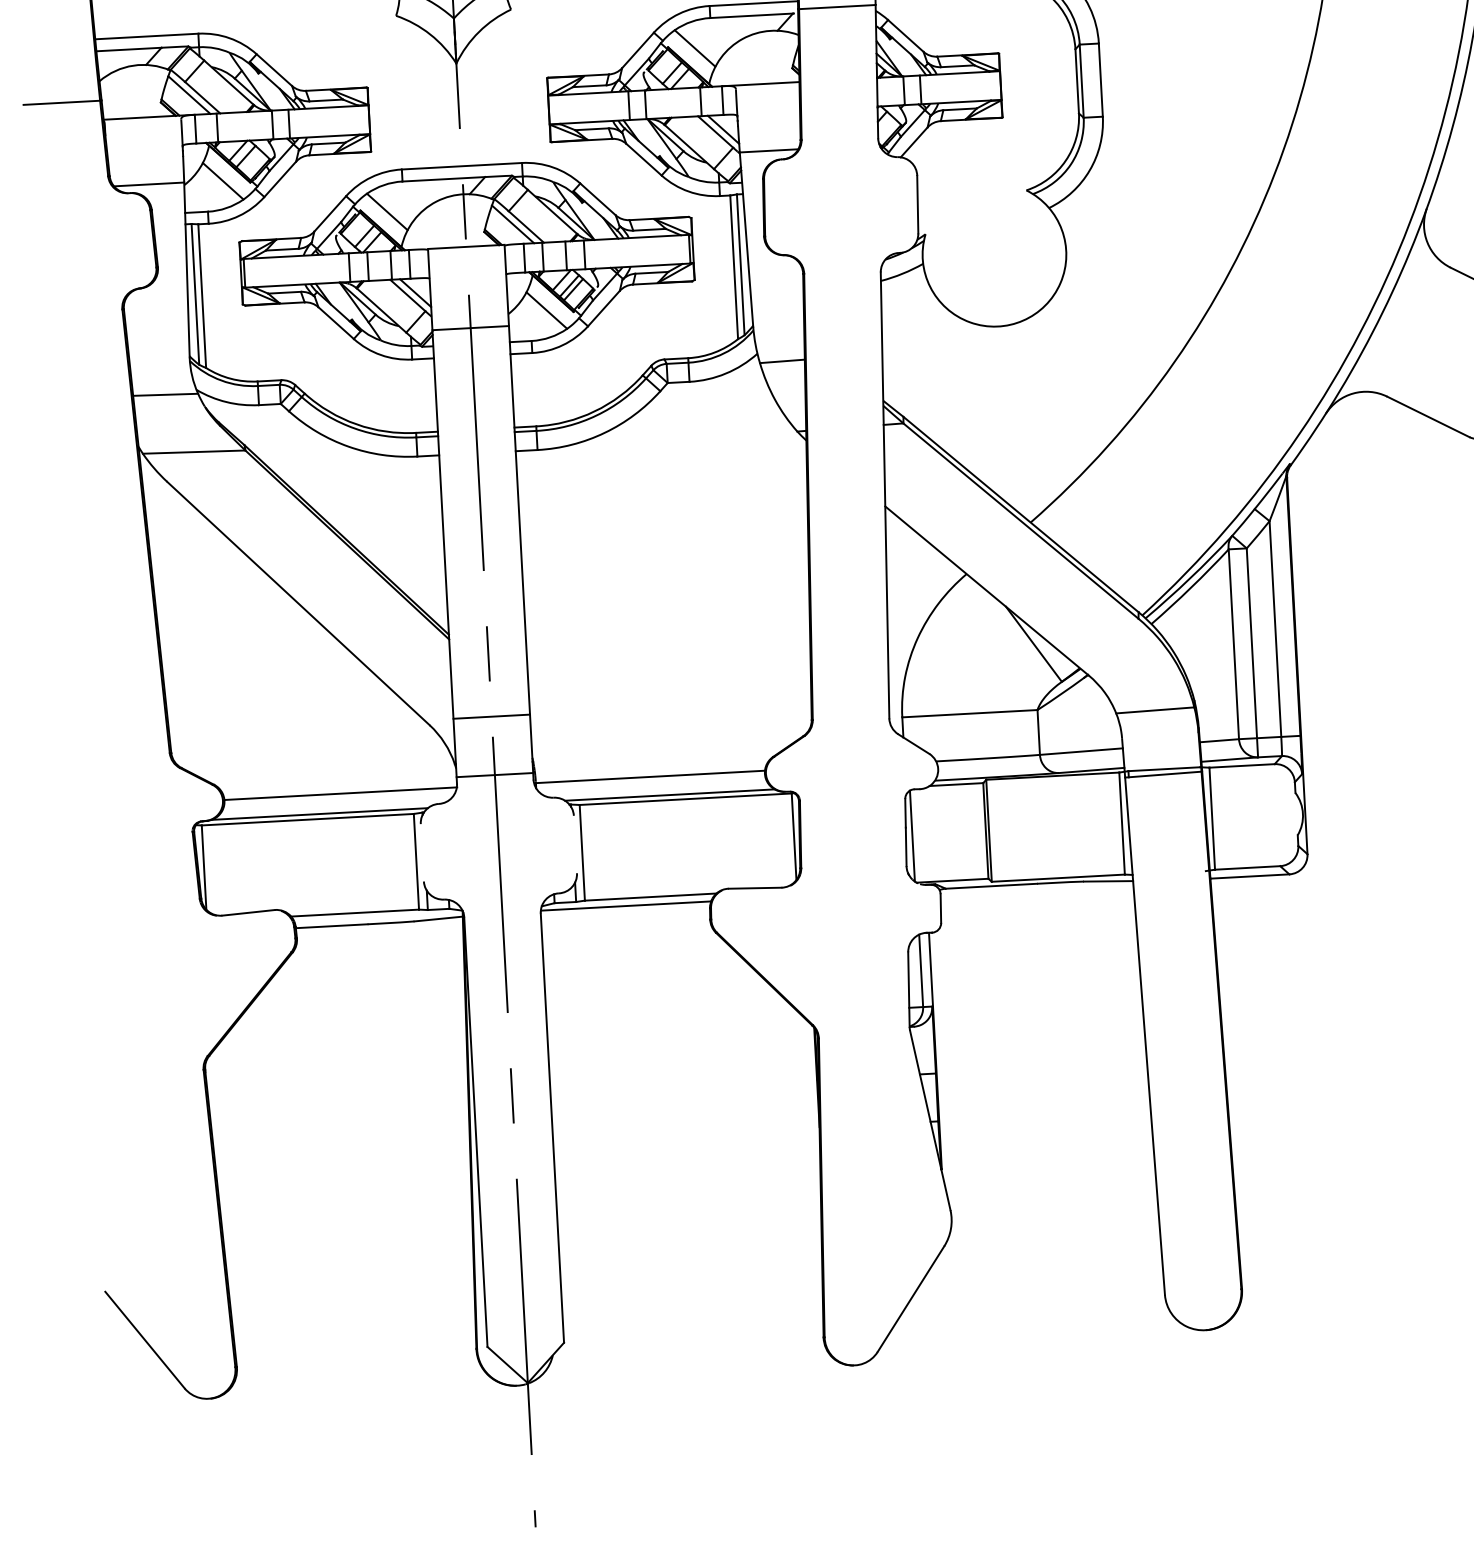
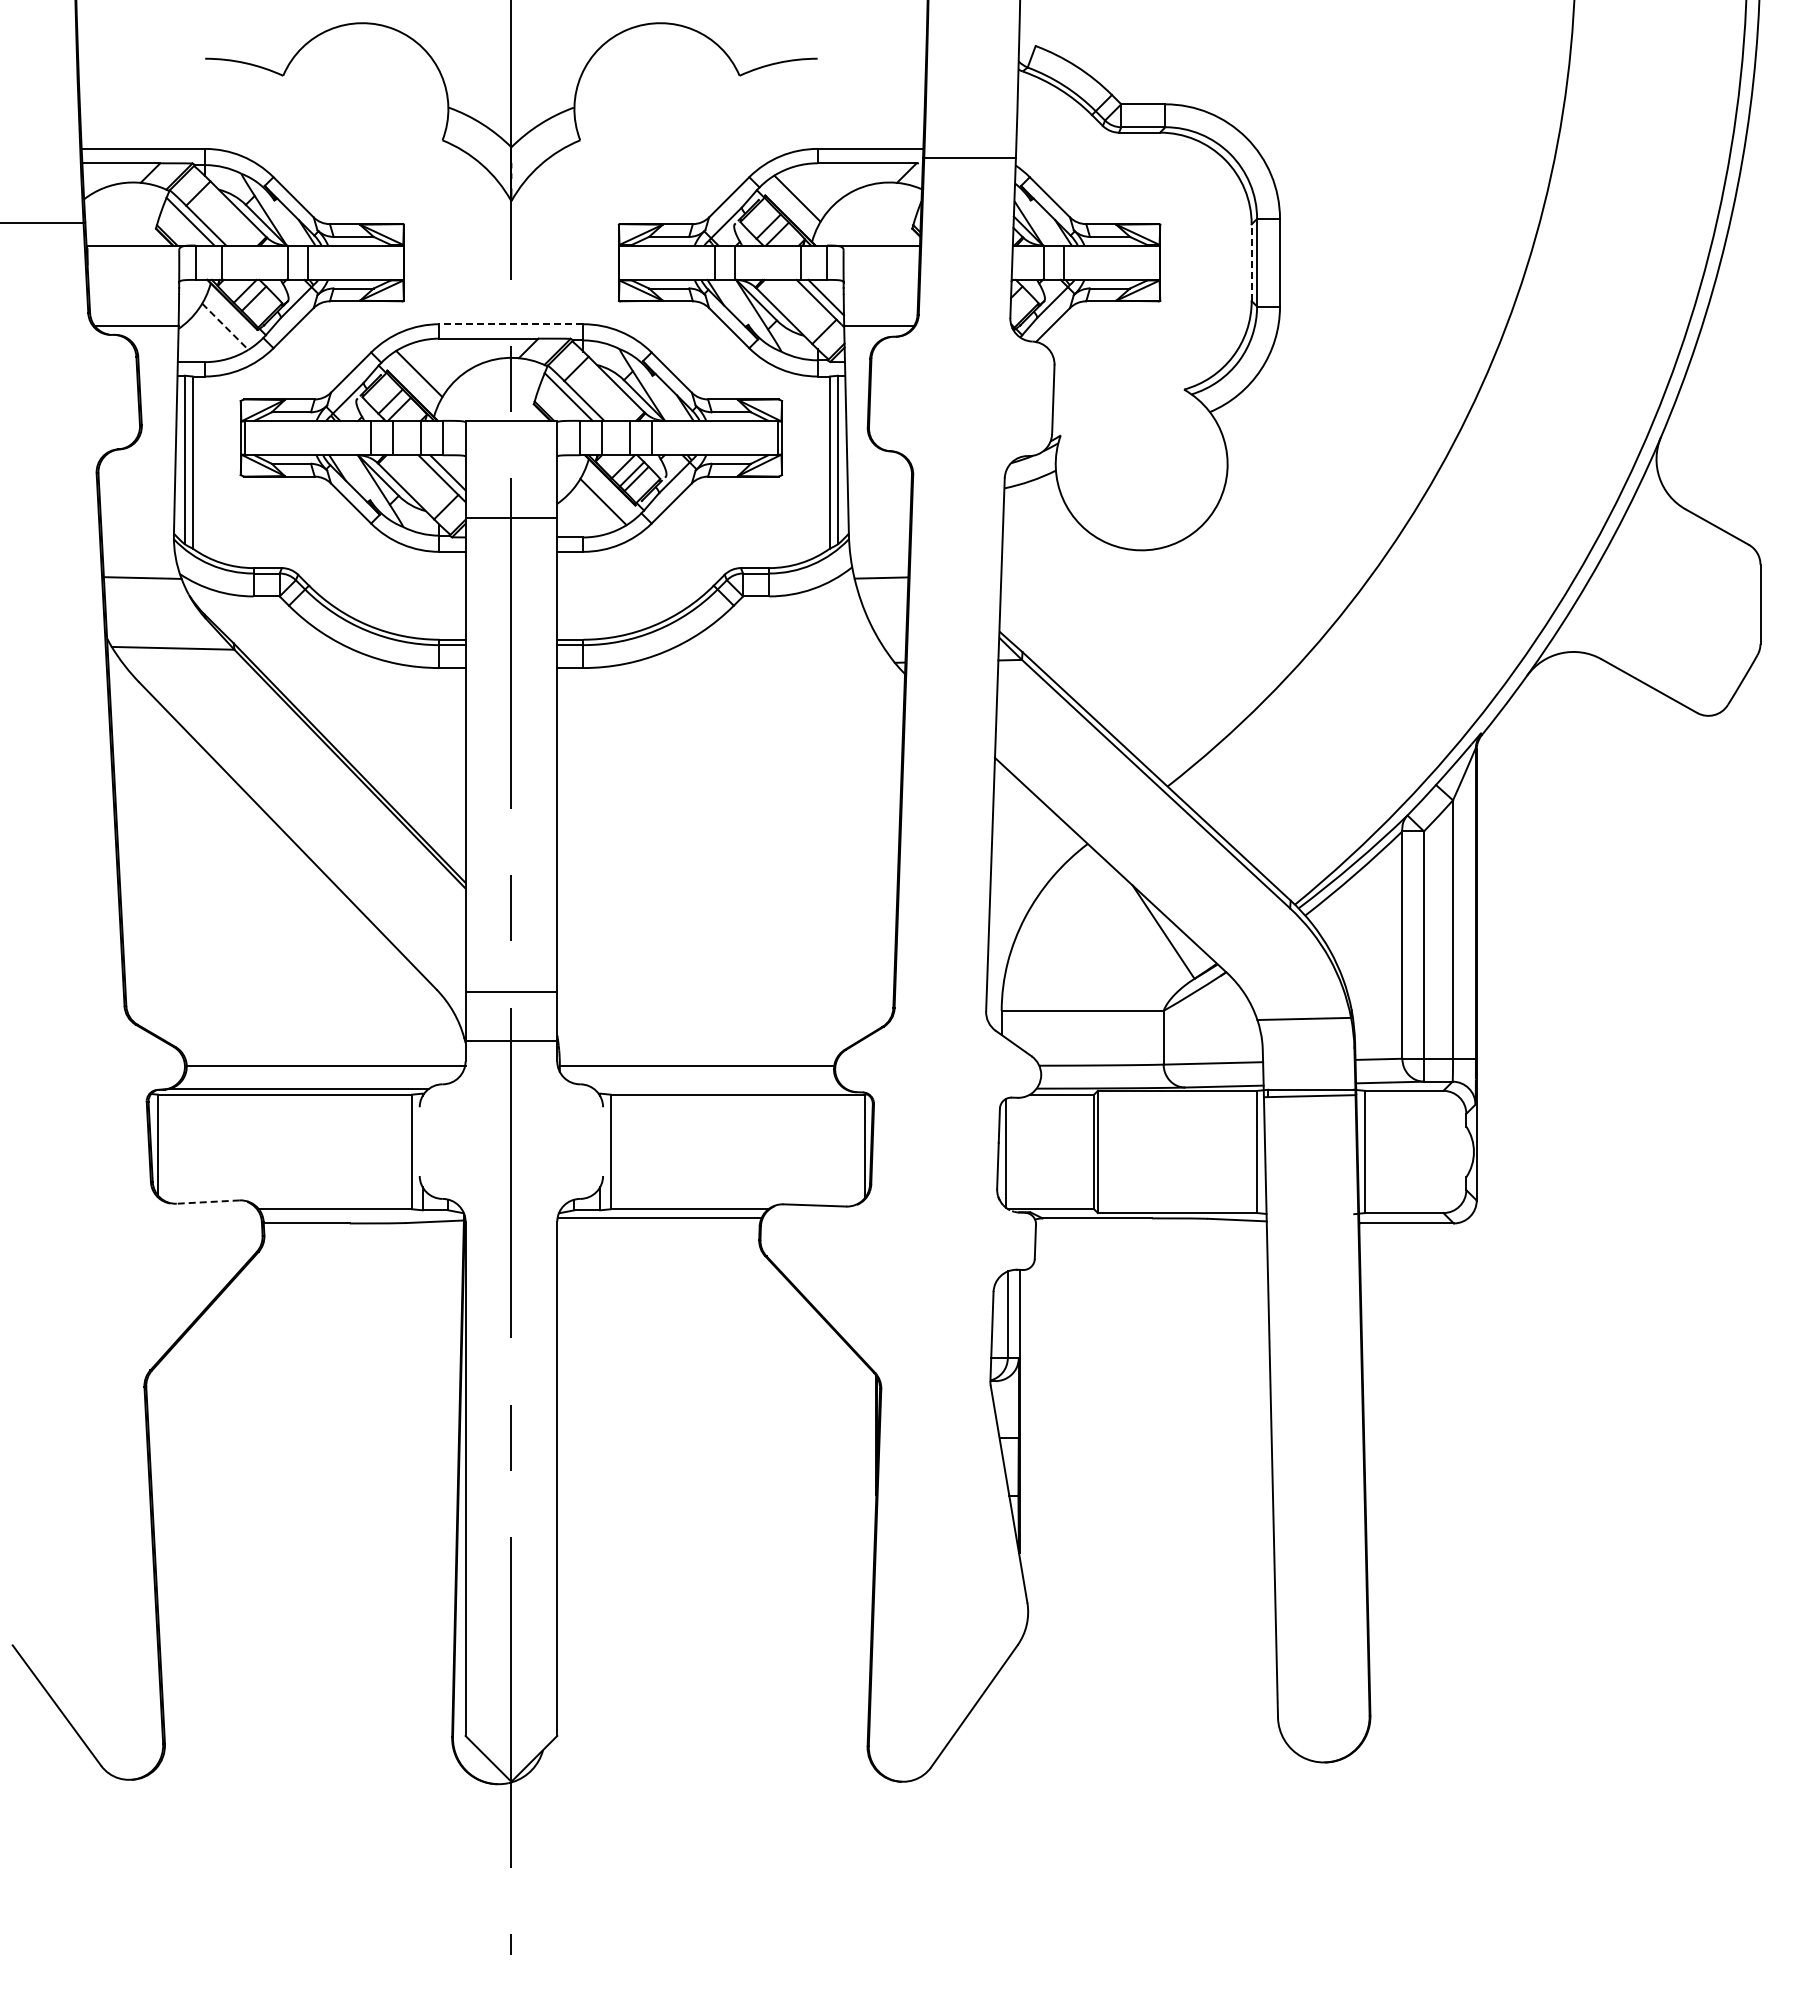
line: (1077, 81) -> (1251, 262), solid -> dashed
line: (462, 166) -> (511, 324), solid -> dashed
line: (223, 181) -> (225, 326), solid -> dashed
line: (491, 716) -> (511, 1040), moved
line: (494, 775) -> (511, 991), moved
line: (669, 794) -> (718, 1088), removed
line: (247, 913) -> (207, 1202), solid -> dashed

